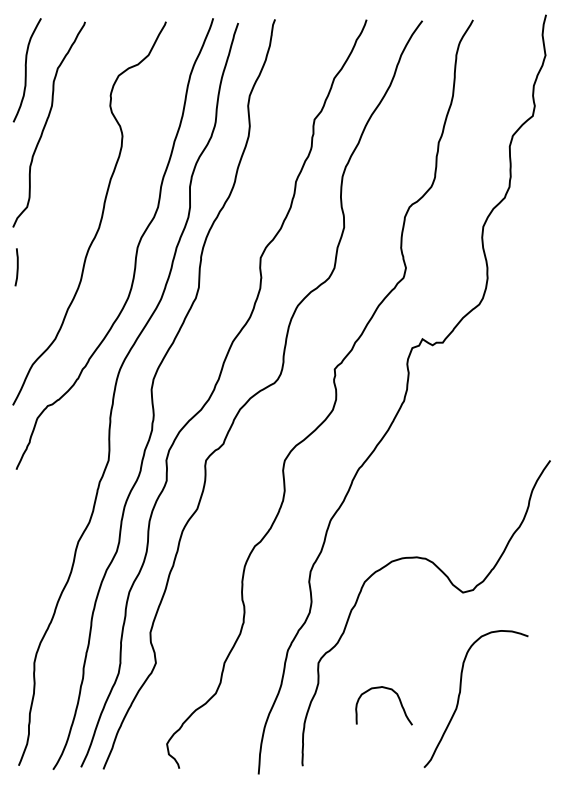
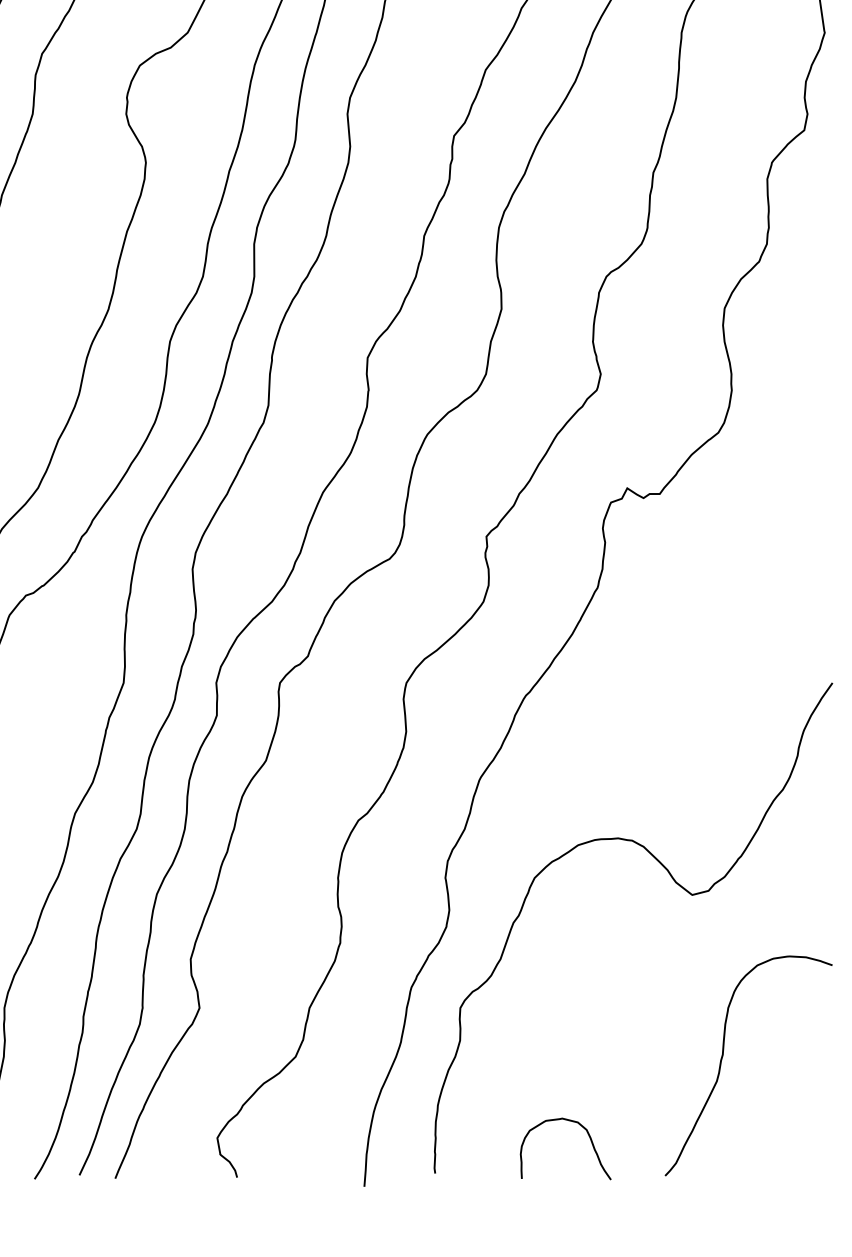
curve: (460, 694) -> (723, 1058), moved
curve: (397, 697) -> (587, 1135), moved

